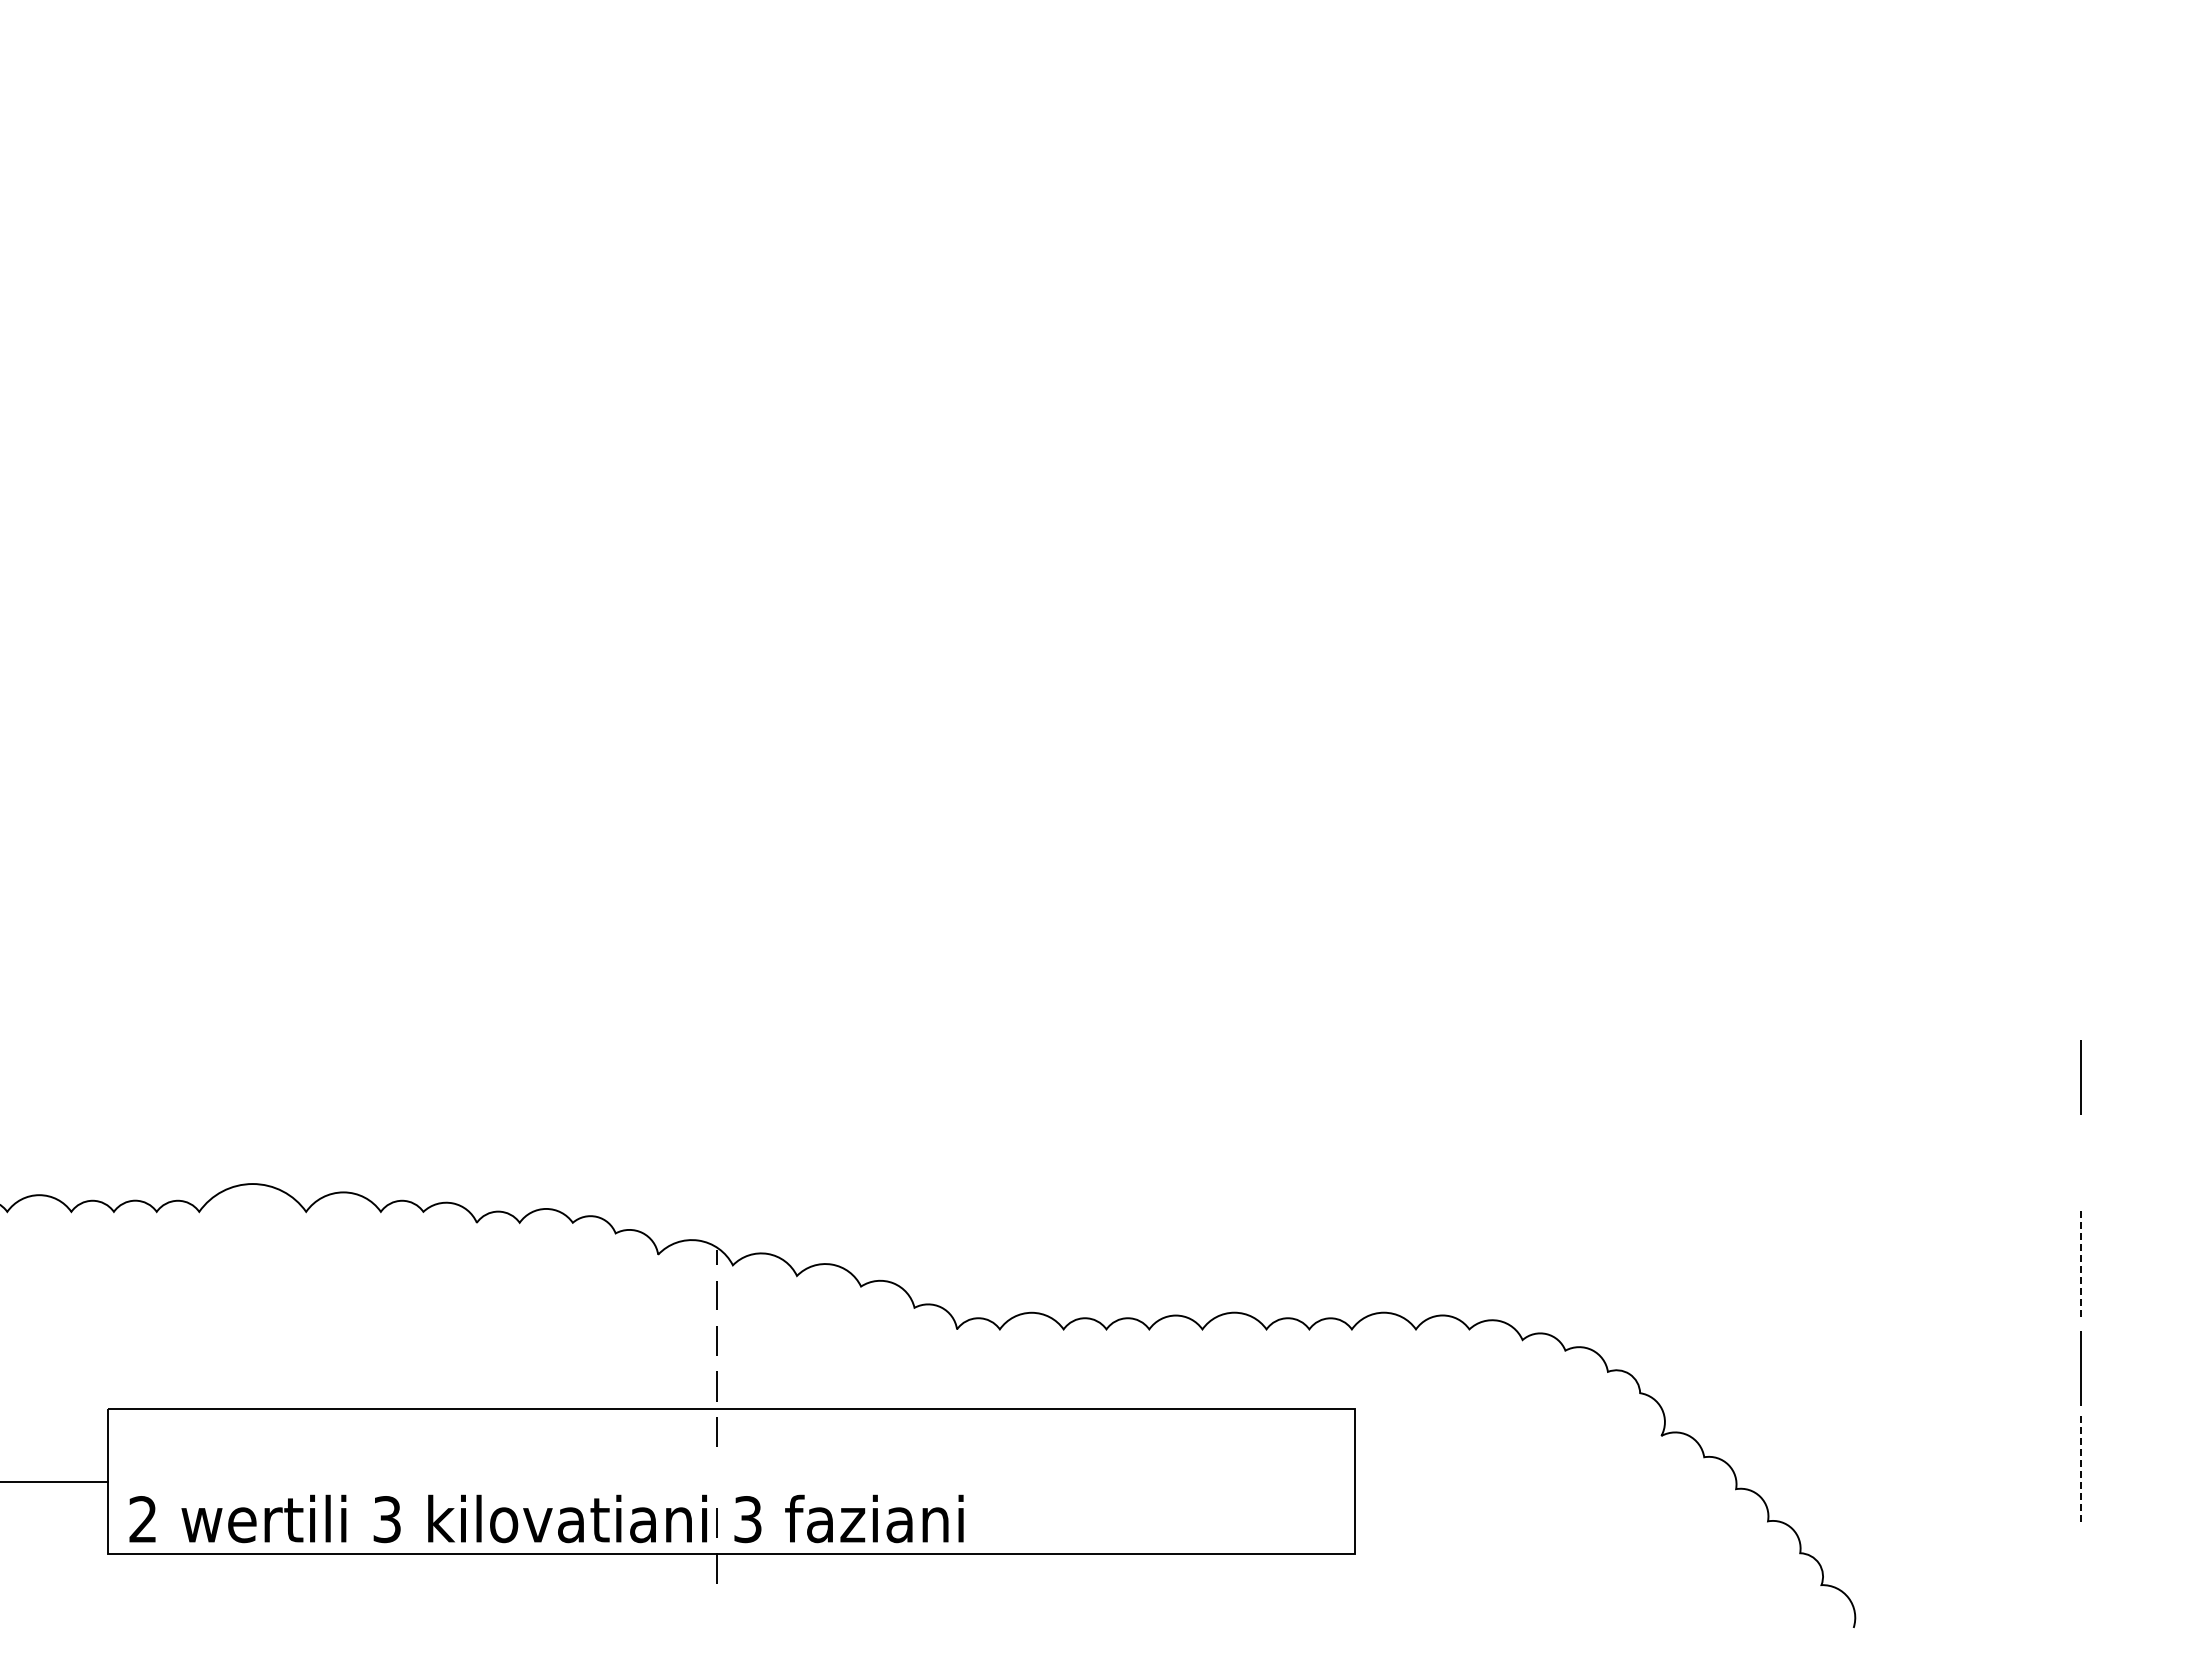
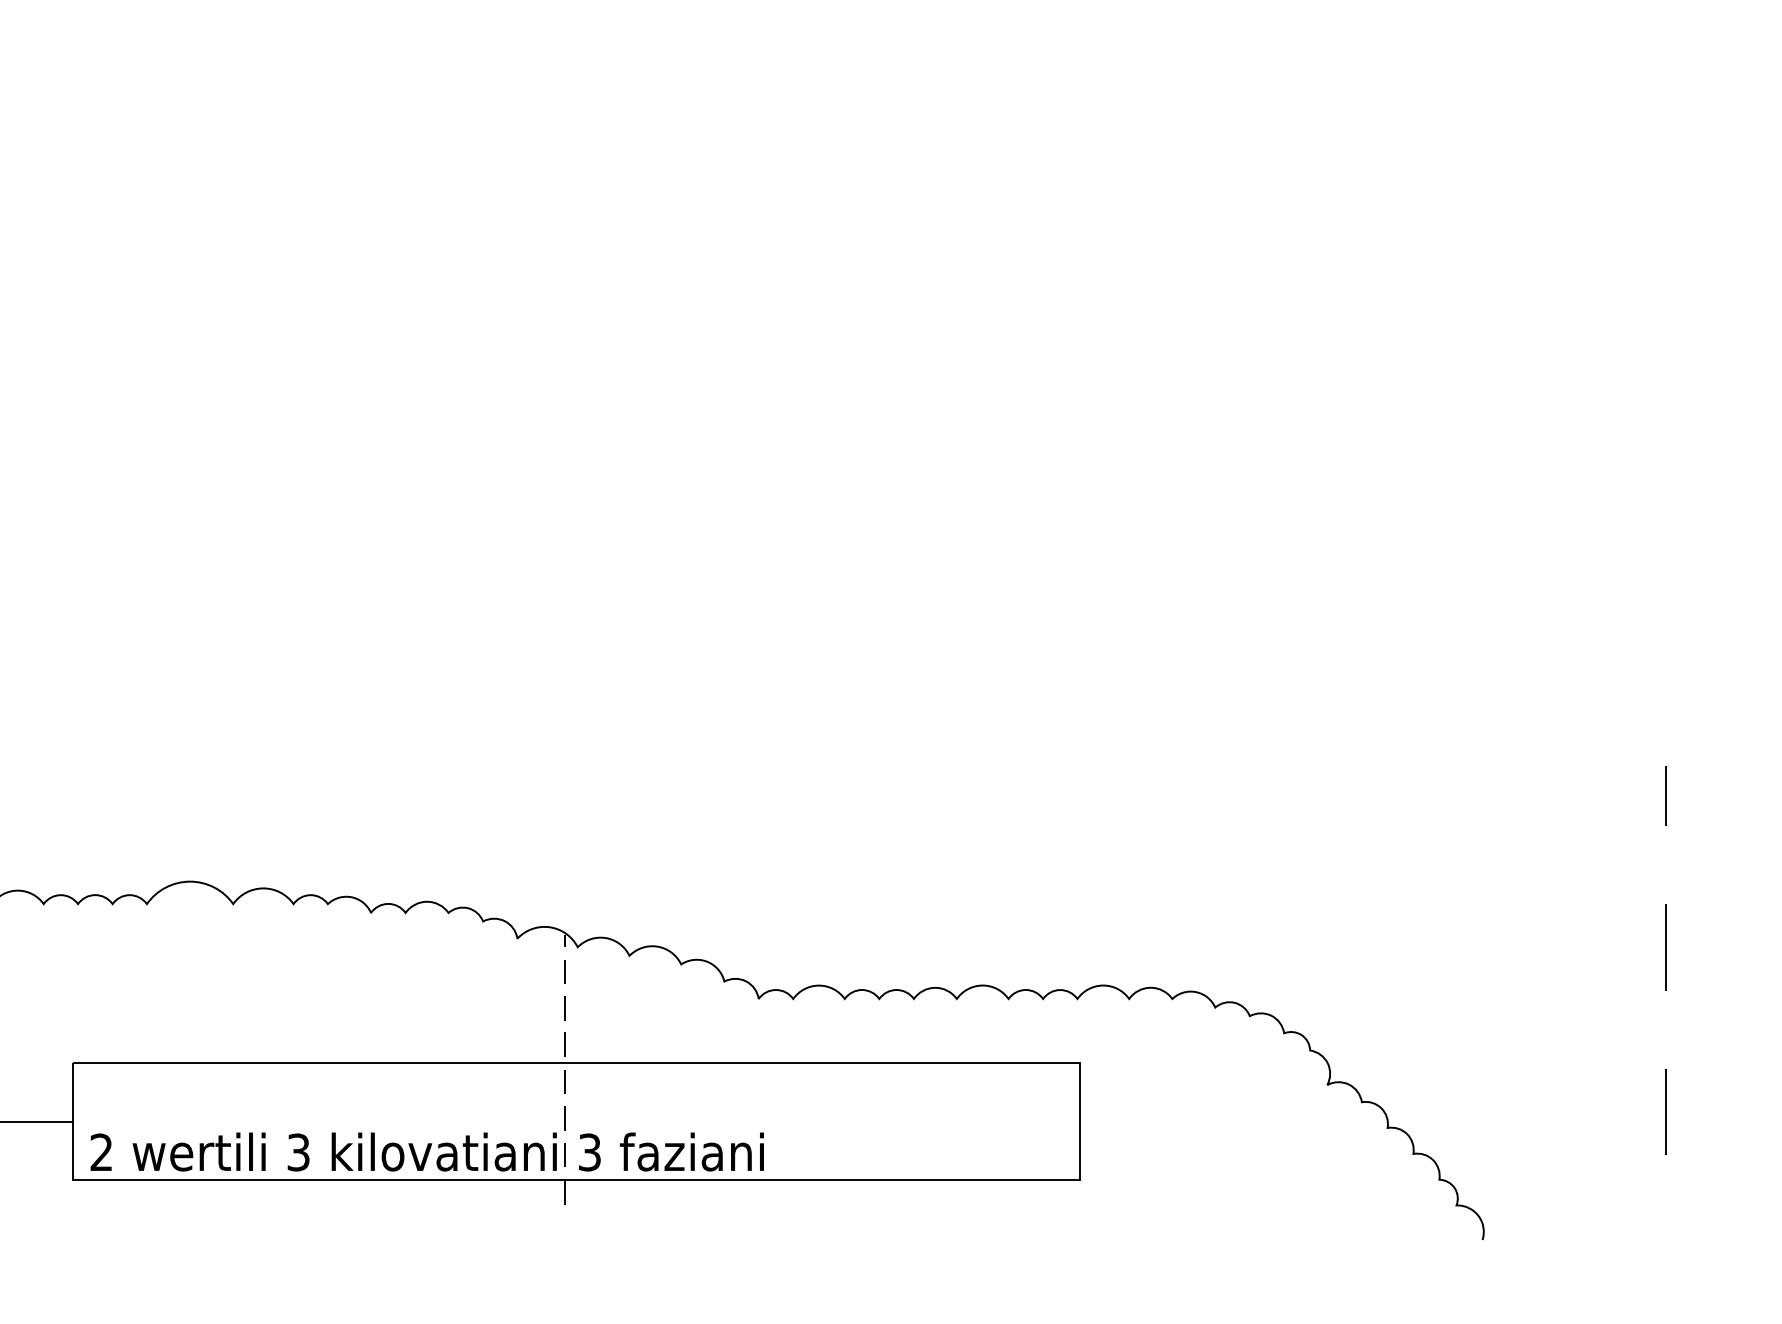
line: (2080, 1265) -> (1665, 947), dashed -> solid
line: (2080, 1368) -> (1665, 1030), removed
line: (2080, 1469) -> (1665, 1112), dashed -> solid
line: (716, 1477) -> (564, 1118), added

